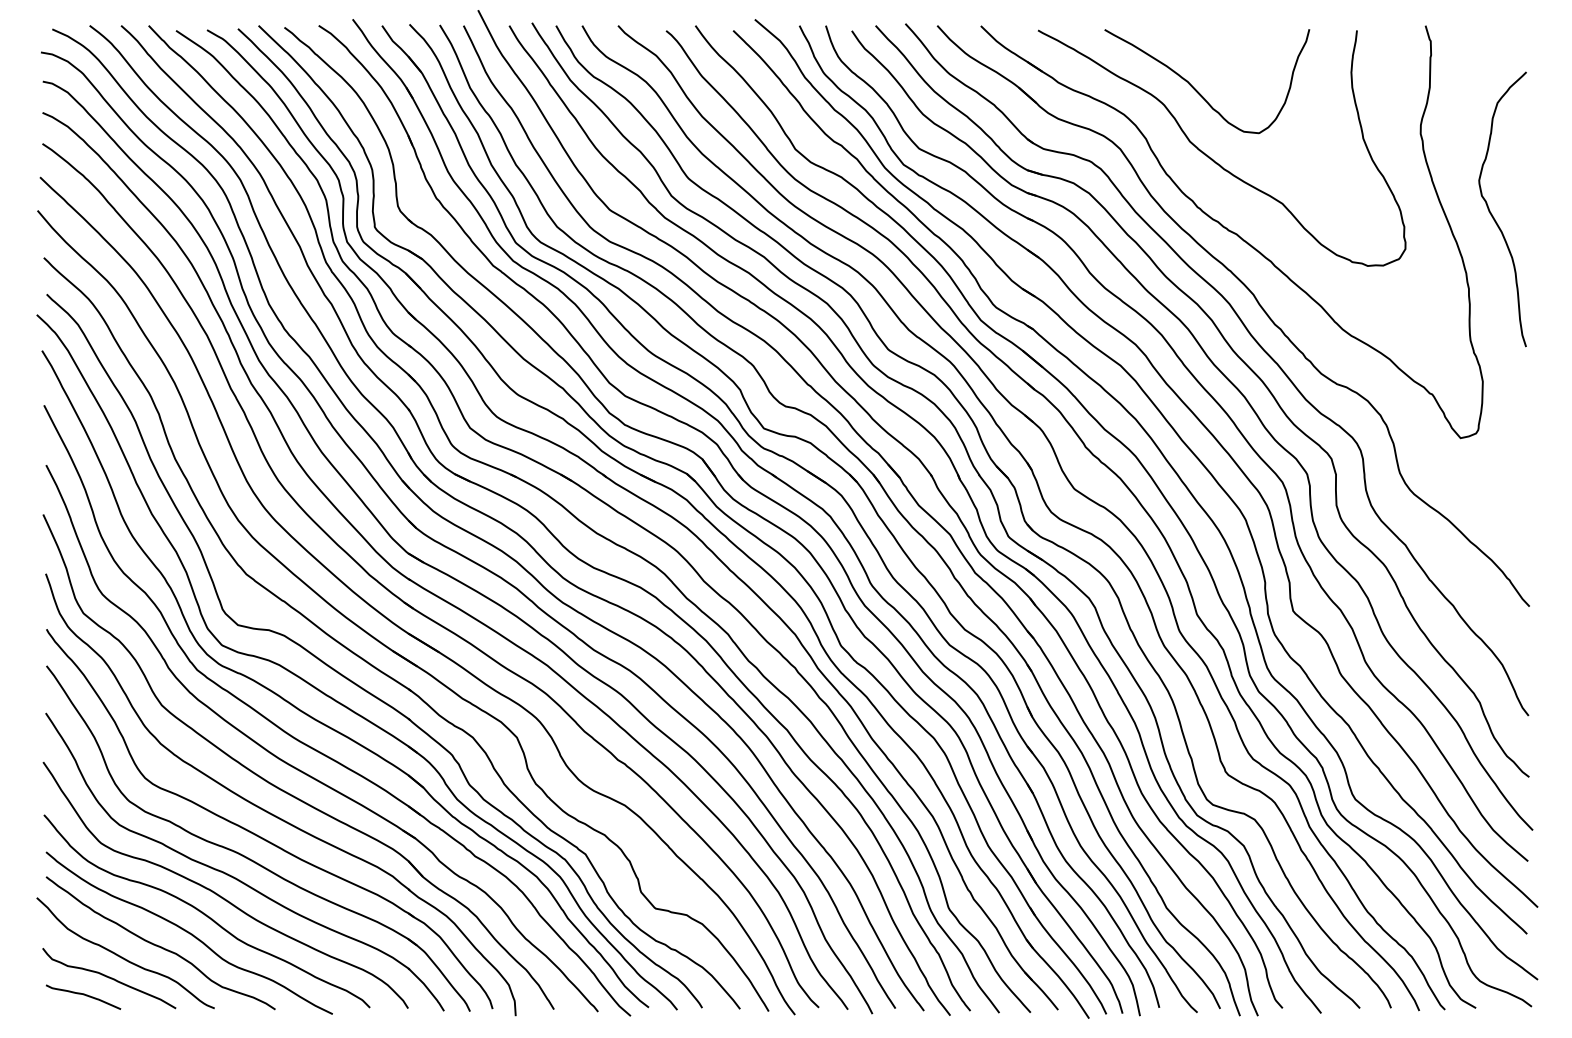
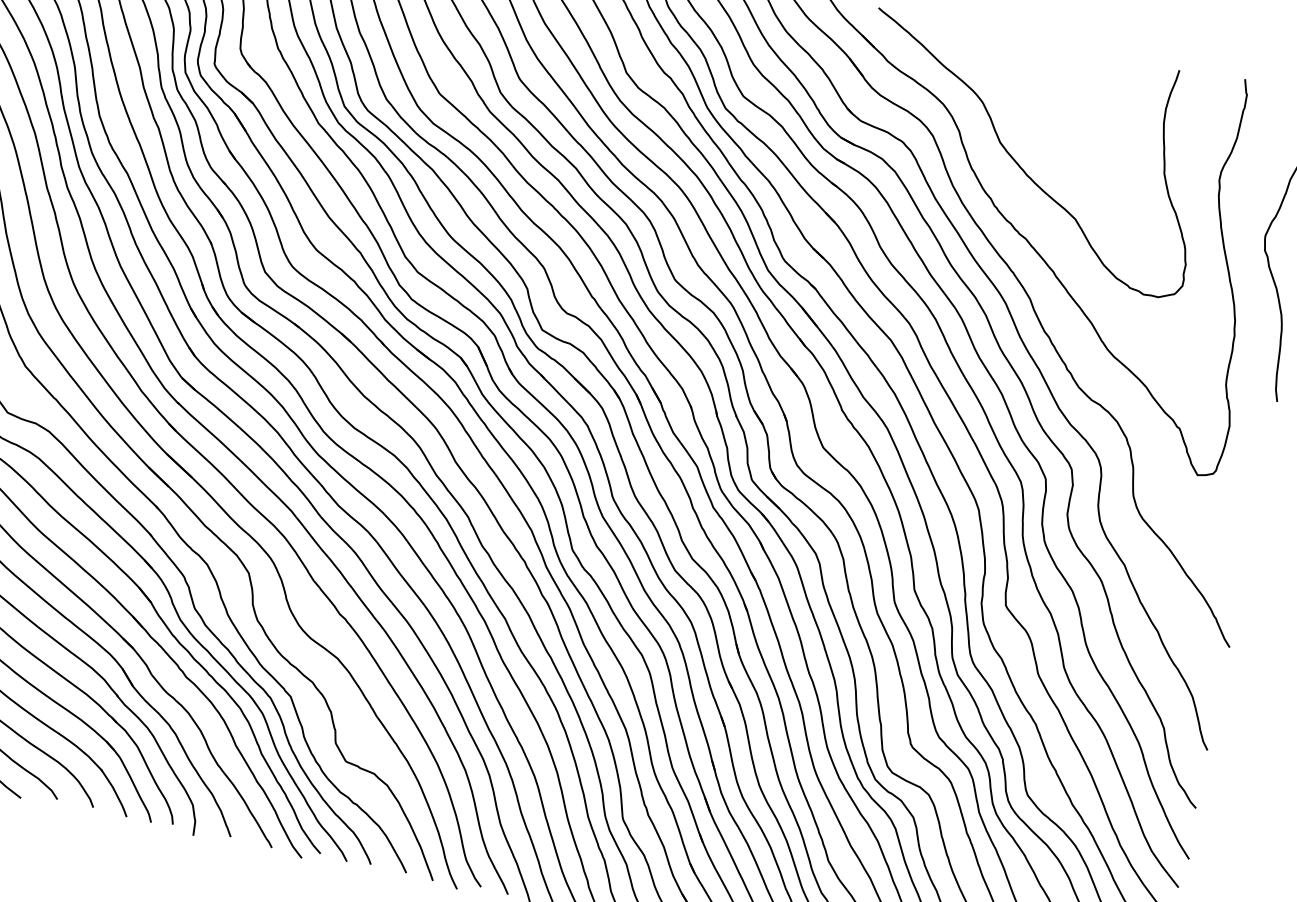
curve: (1197, 90) -> (1017, 95), removed

